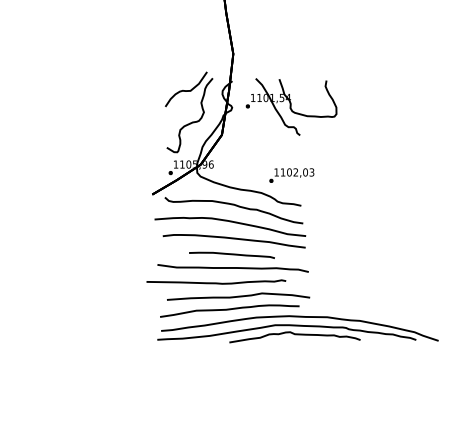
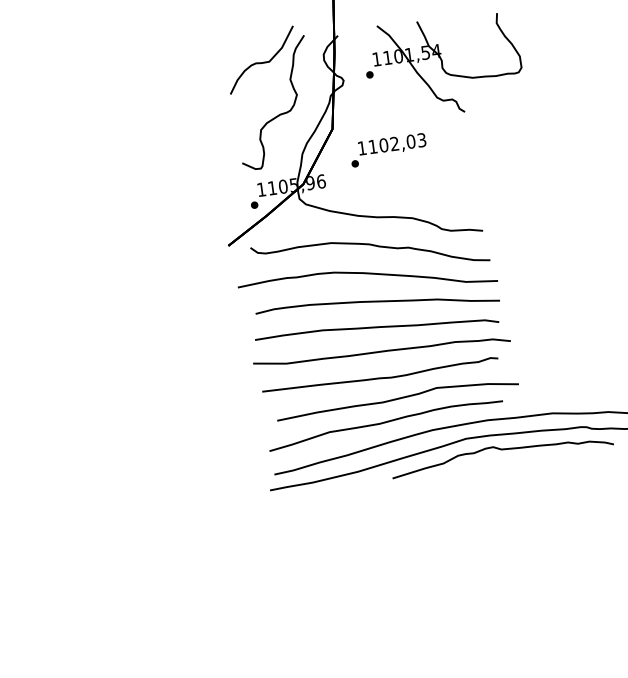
text: (291, 175) -> (388, 150), moved
part: (231, 255) -> (376, 330), size x1.67
curve: (216, 282) -> (380, 376), moved

